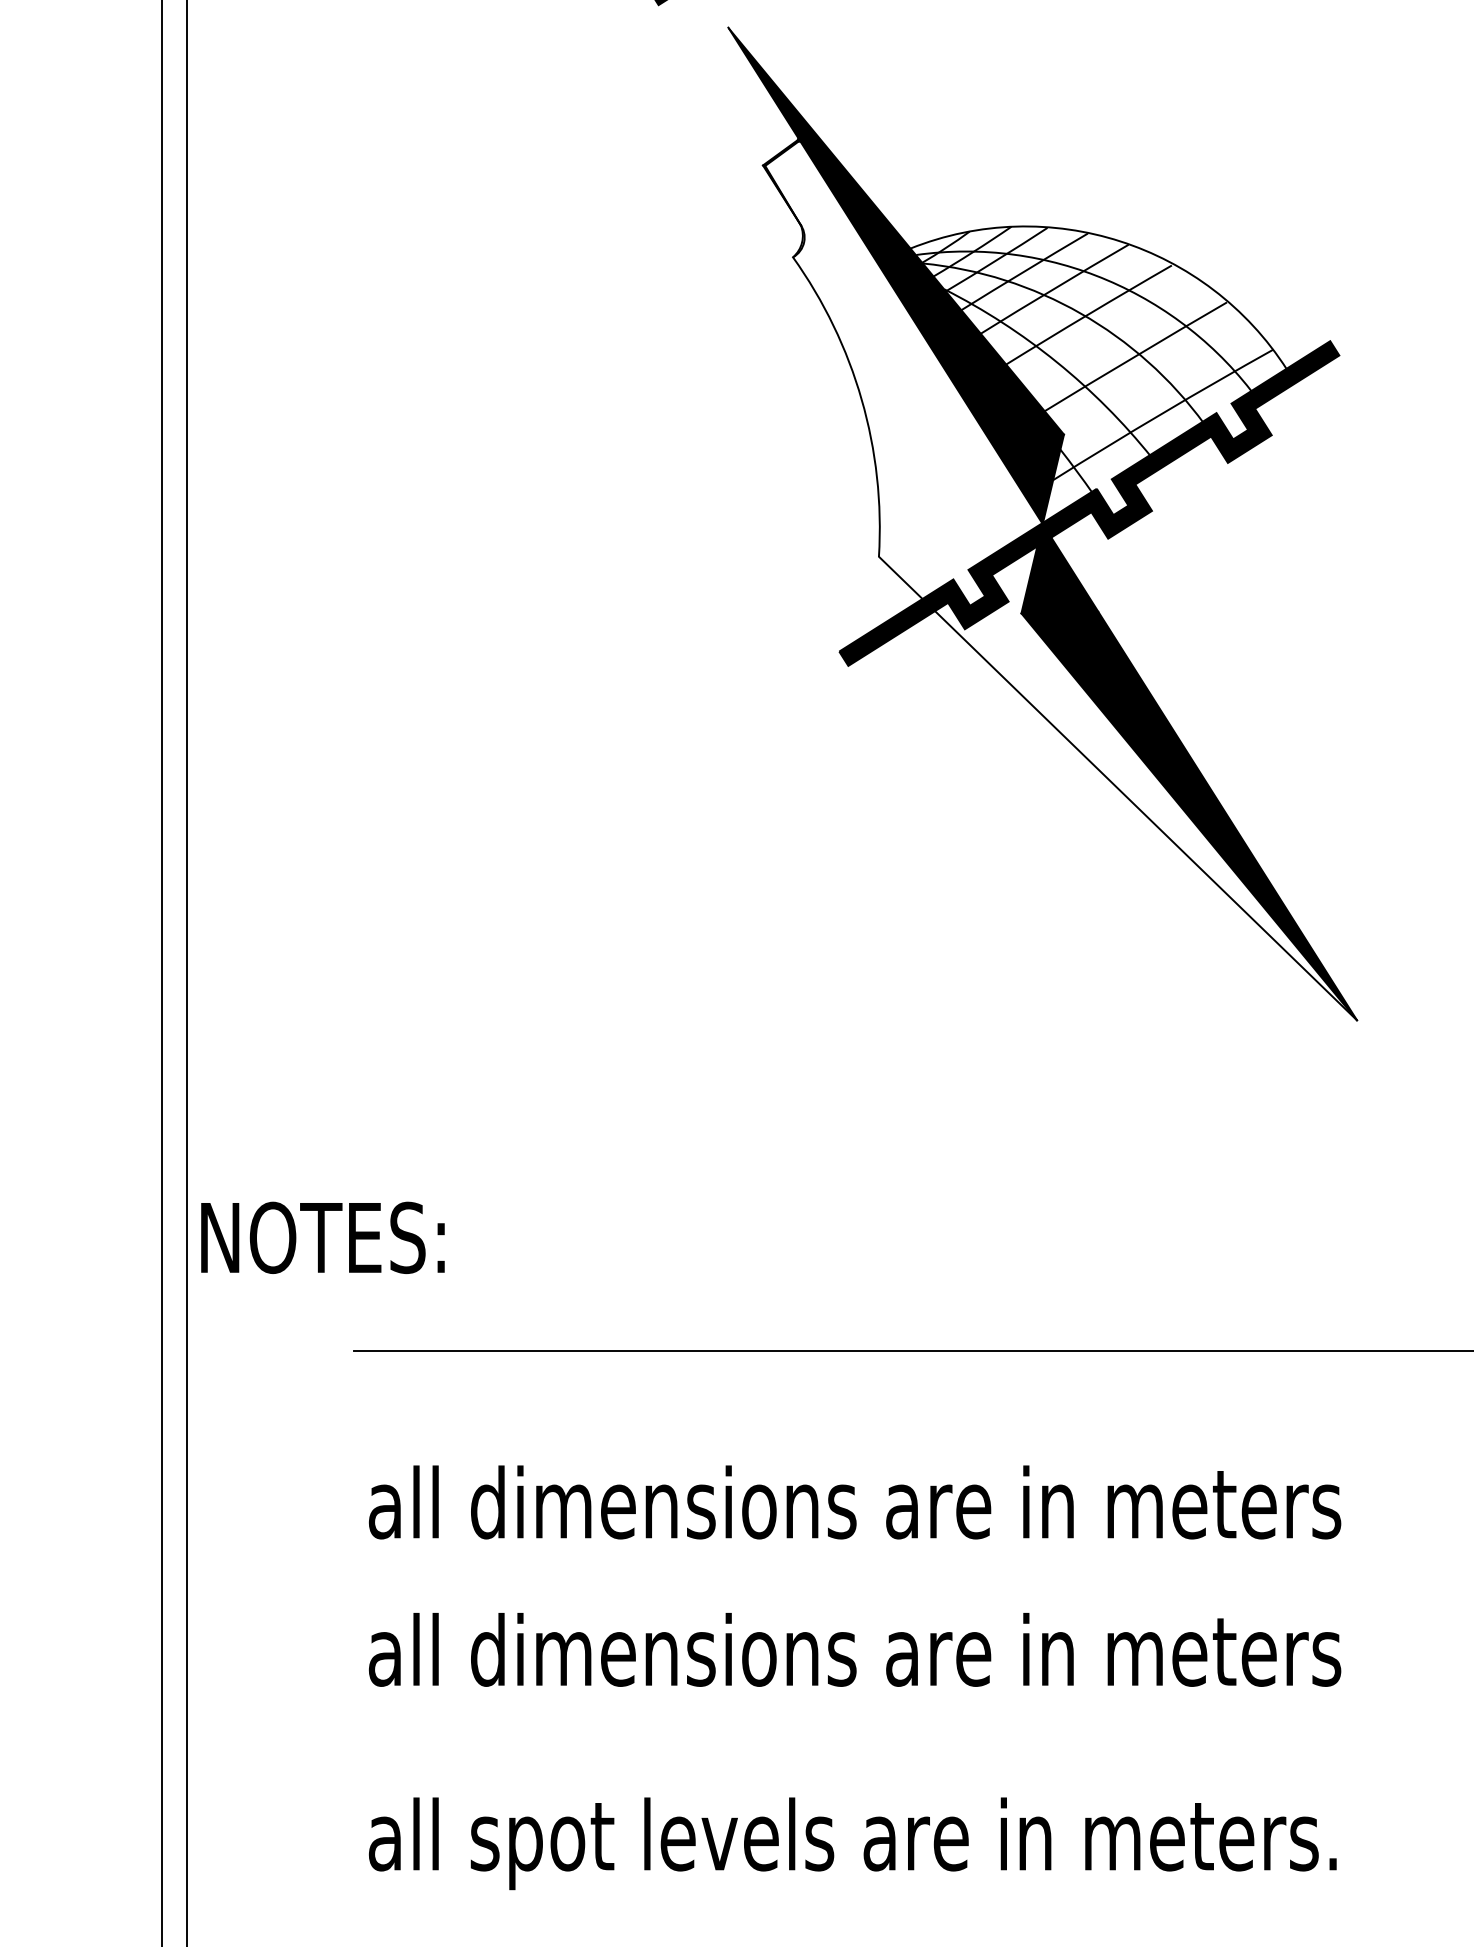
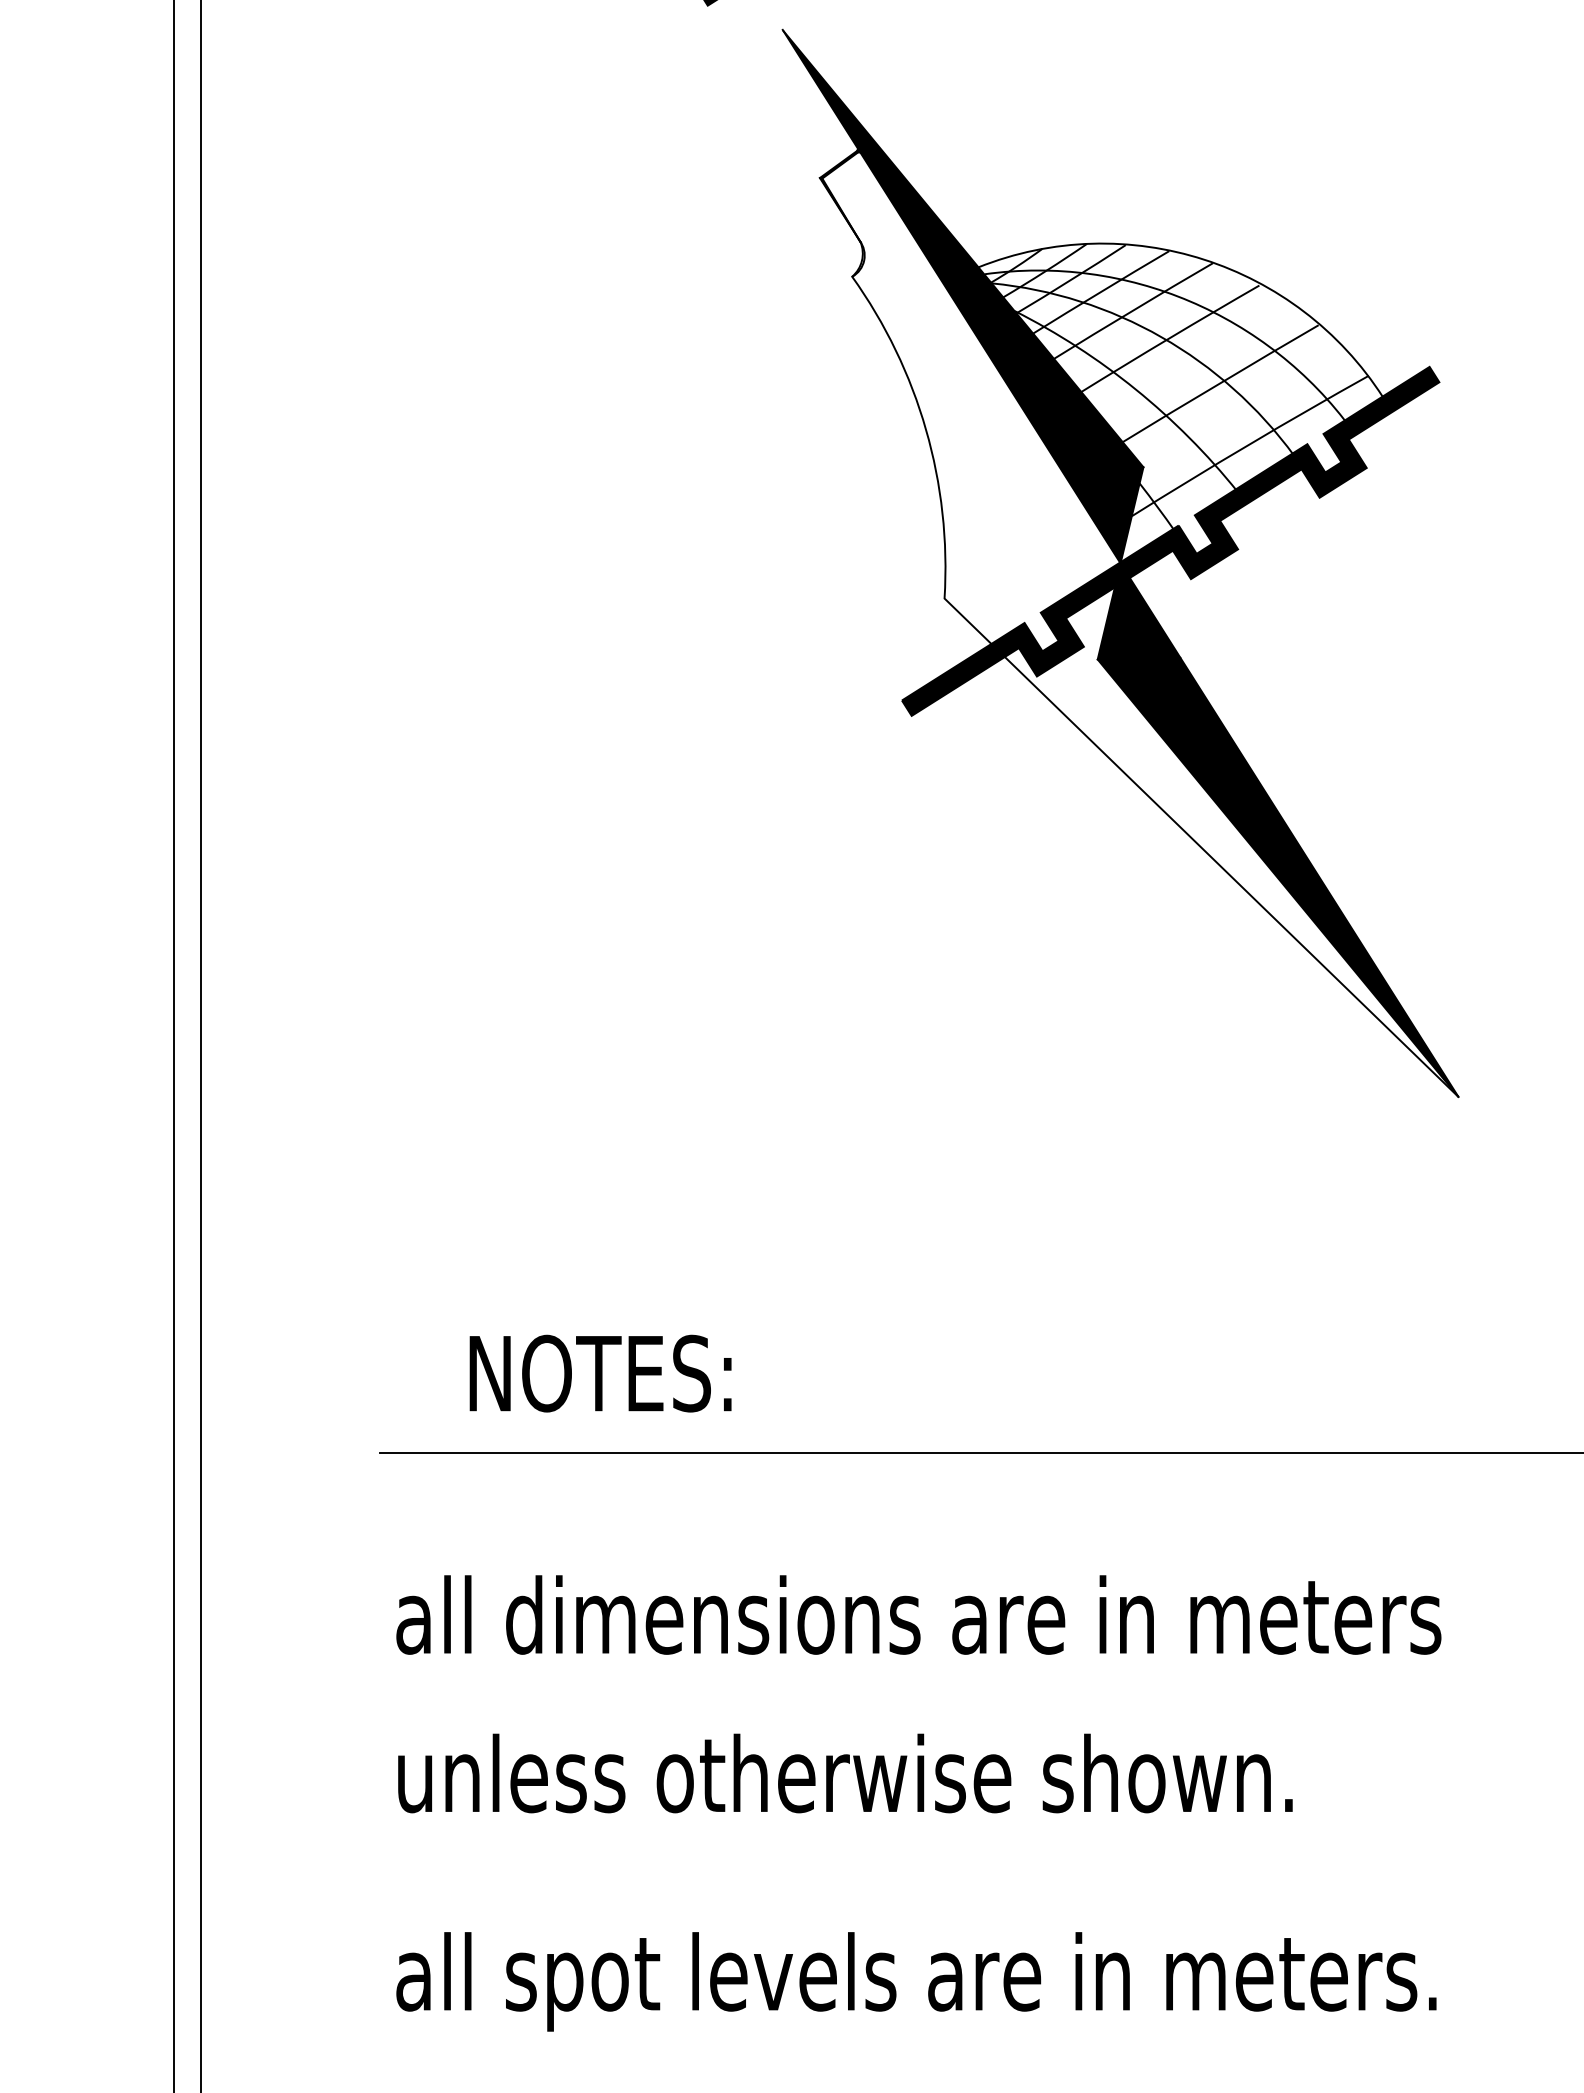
text: (322, 1237) -> (600, 1373), moved
text: (854, 1649) -> (918, 1773), all dimensions are in meters -> unless otherwise shown.

